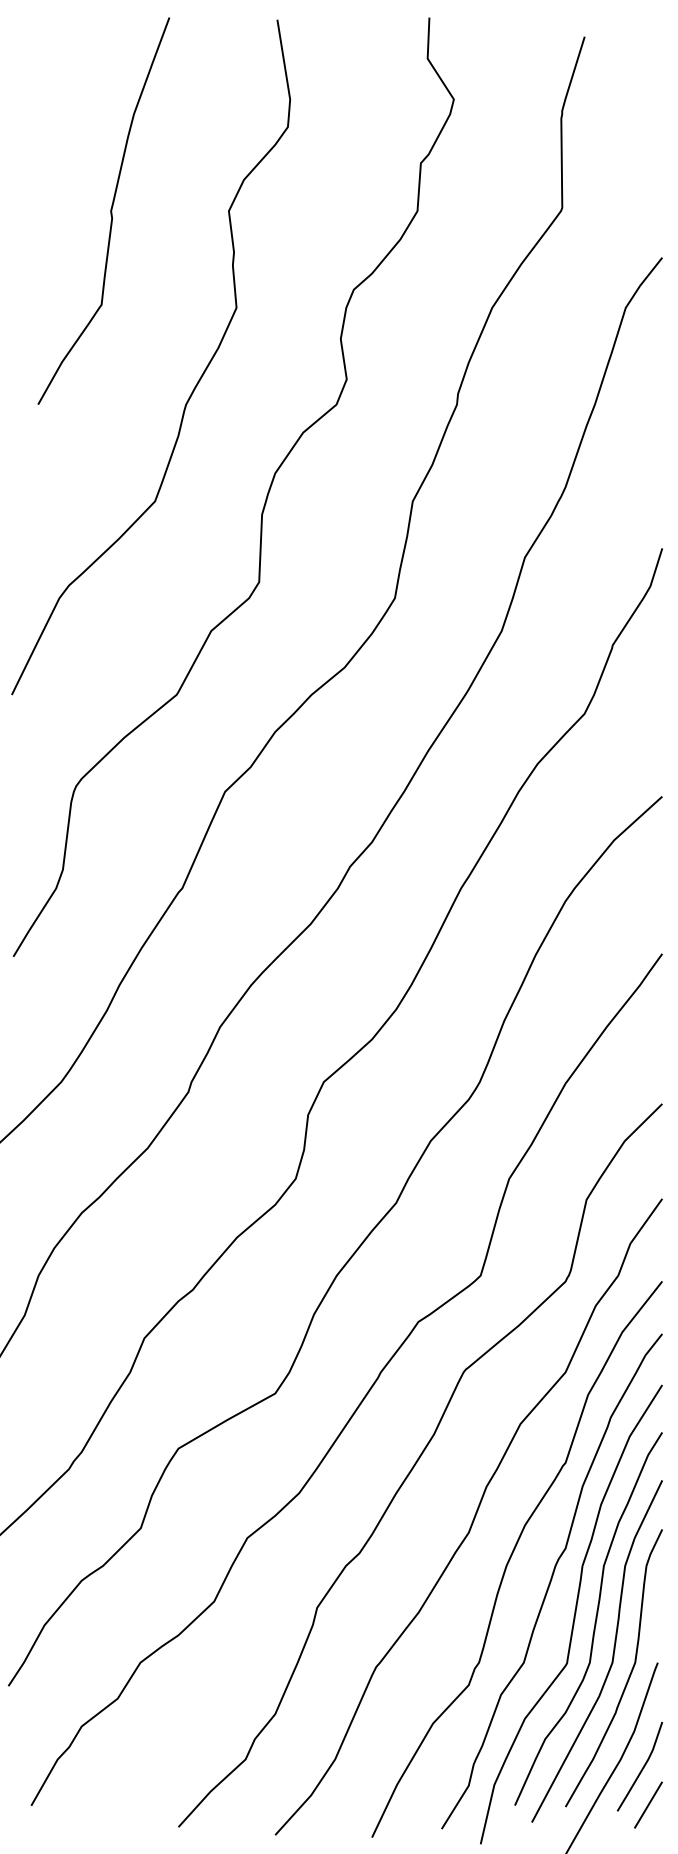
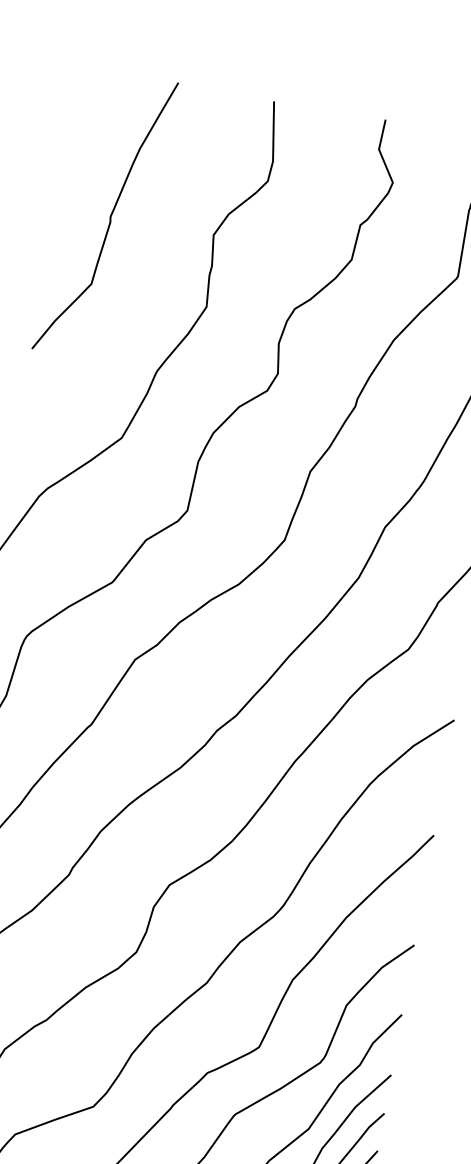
curve: (110, 210) -> (110, 216), moved

